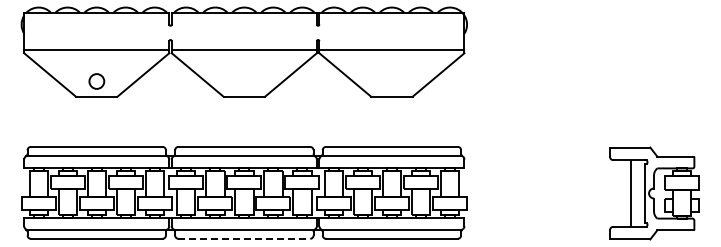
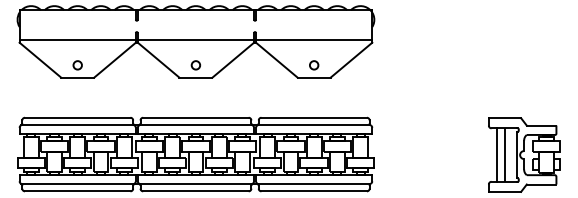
circle: (96, 81) -> (77, 65), size x0.71
circle: (244, 81) -> (196, 65), added
circle: (391, 81) -> (313, 65), added
line: (620, 193) -> (497, 155), added
line: (244, 238) -> (196, 191), dashed -> solid

